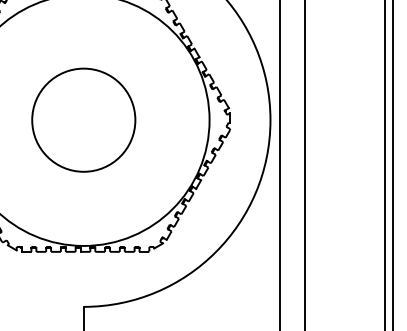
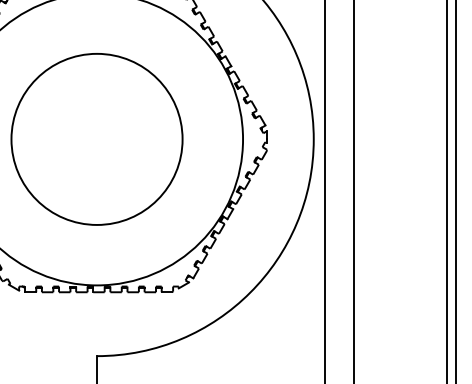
circle: (83, 120) -> (96, 139), size x1.43

